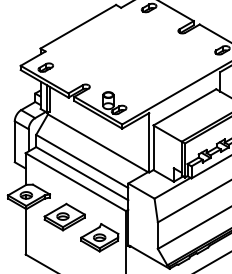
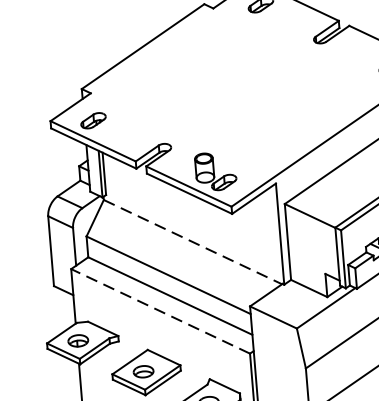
line: (98, 143) -> (193, 242), solid -> dashed
line: (75, 182) -> (160, 312), solid -> dashed

